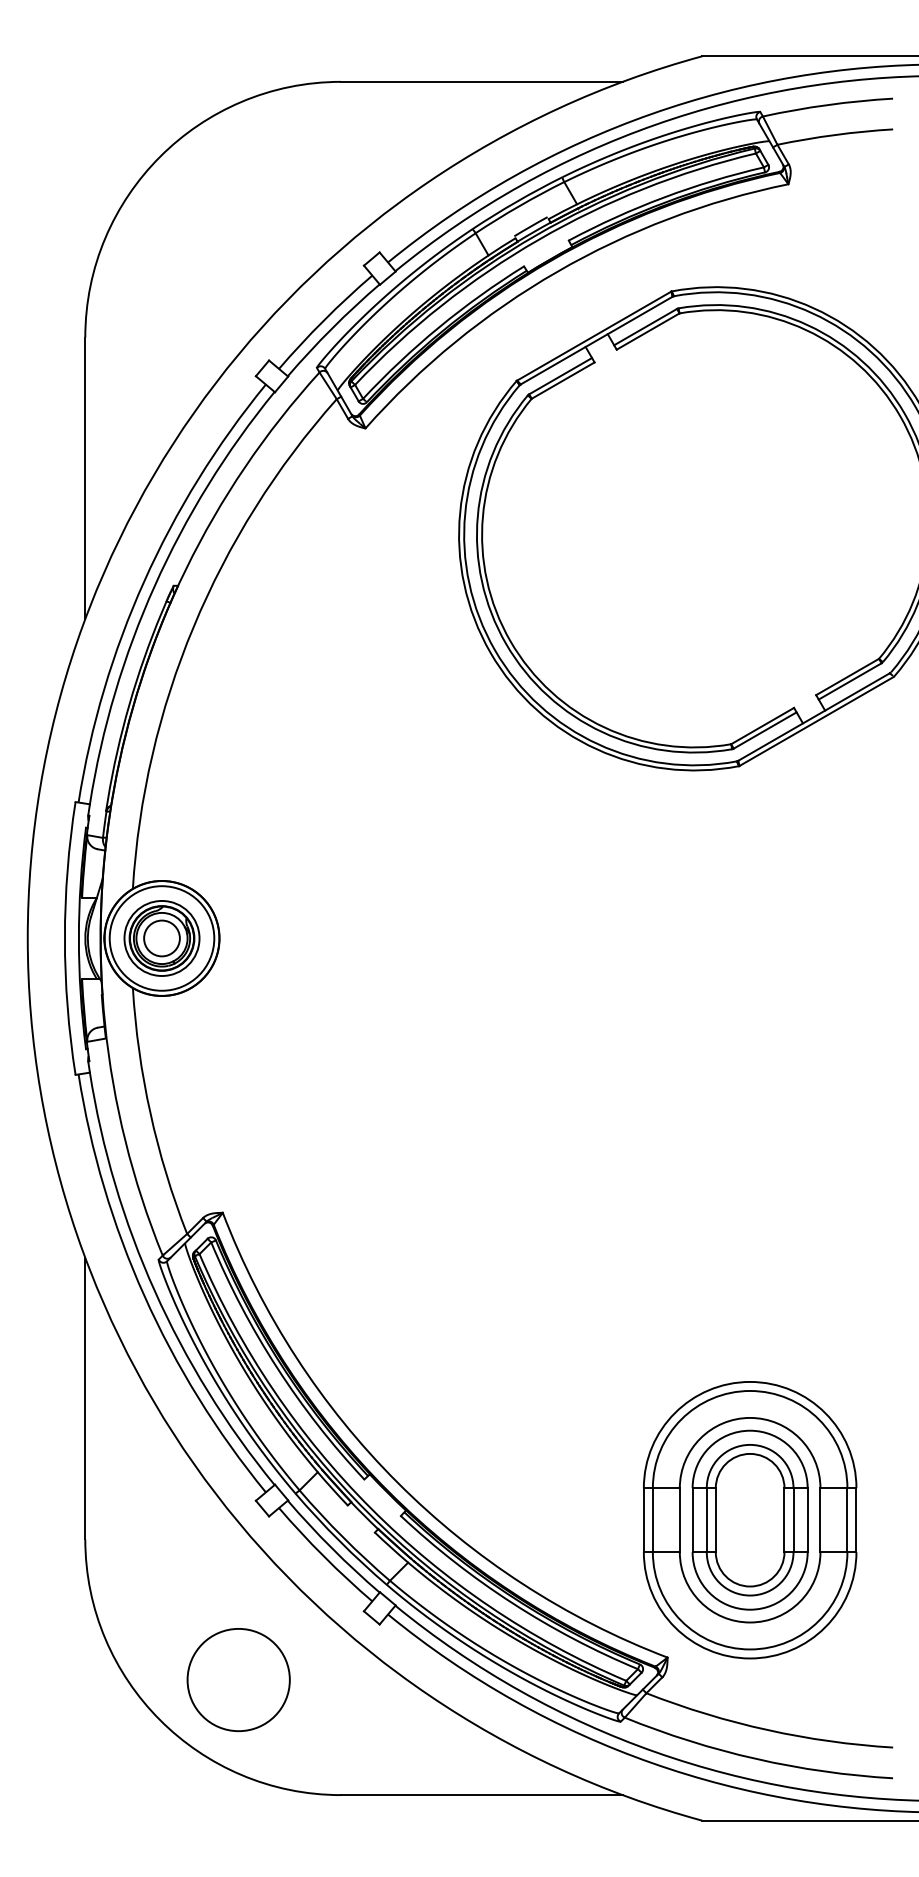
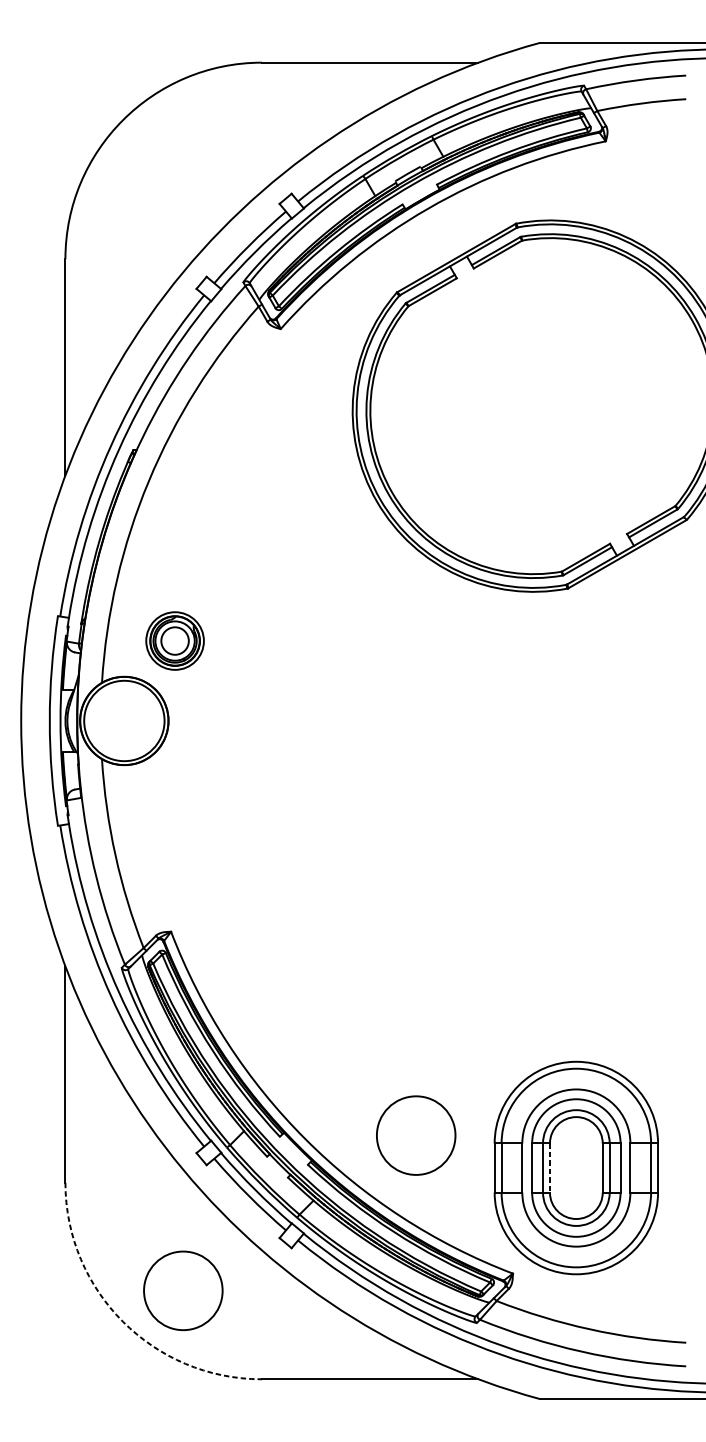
part: (161, 938) -> (174, 641), moved
circle: (541, 1478) -> (416, 1135), added
line: (715, 1520) -> (549, 1168), solid -> dashed
arc: (160, 1720) -> (123, 1321), solid -> dashed

